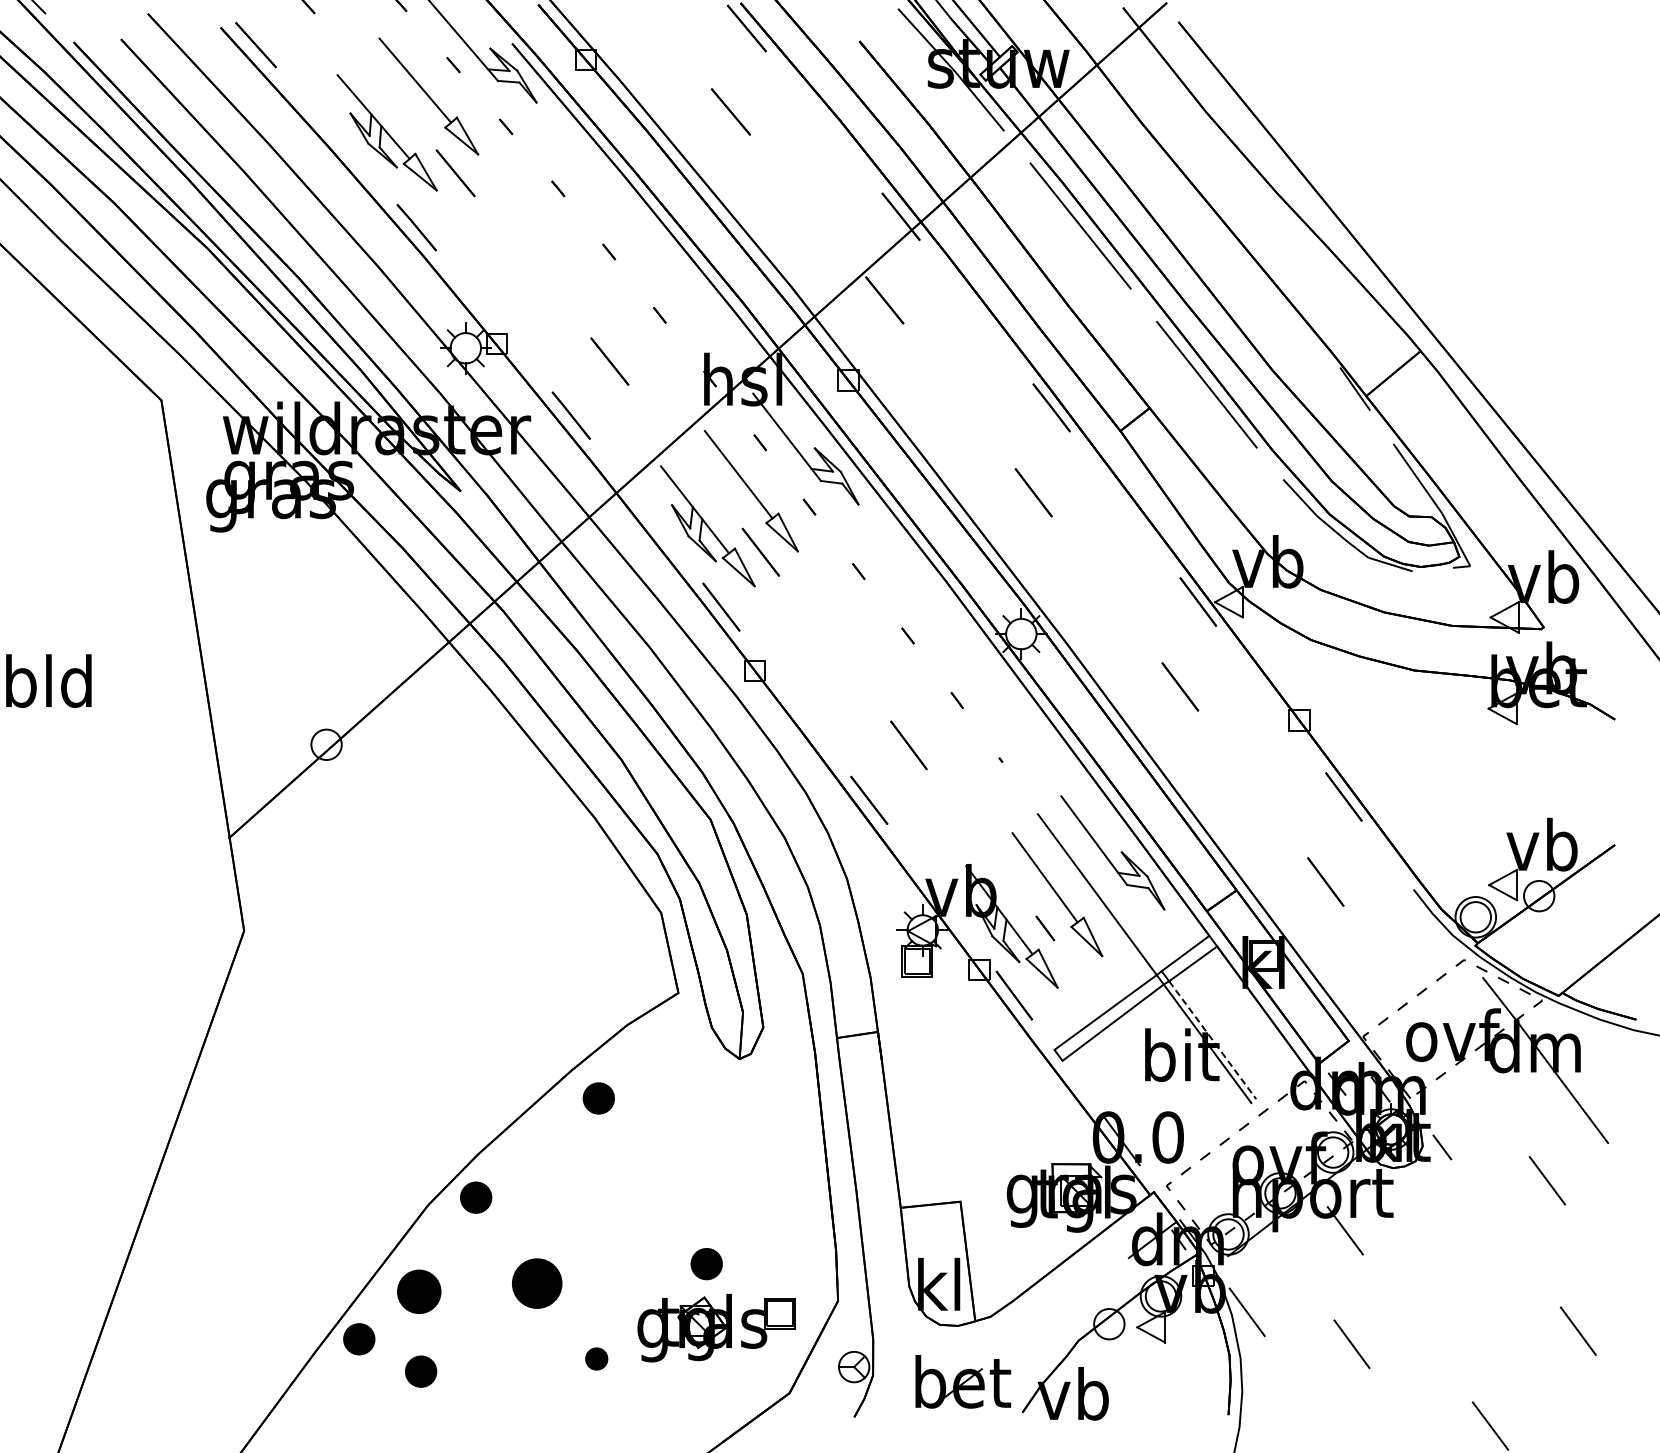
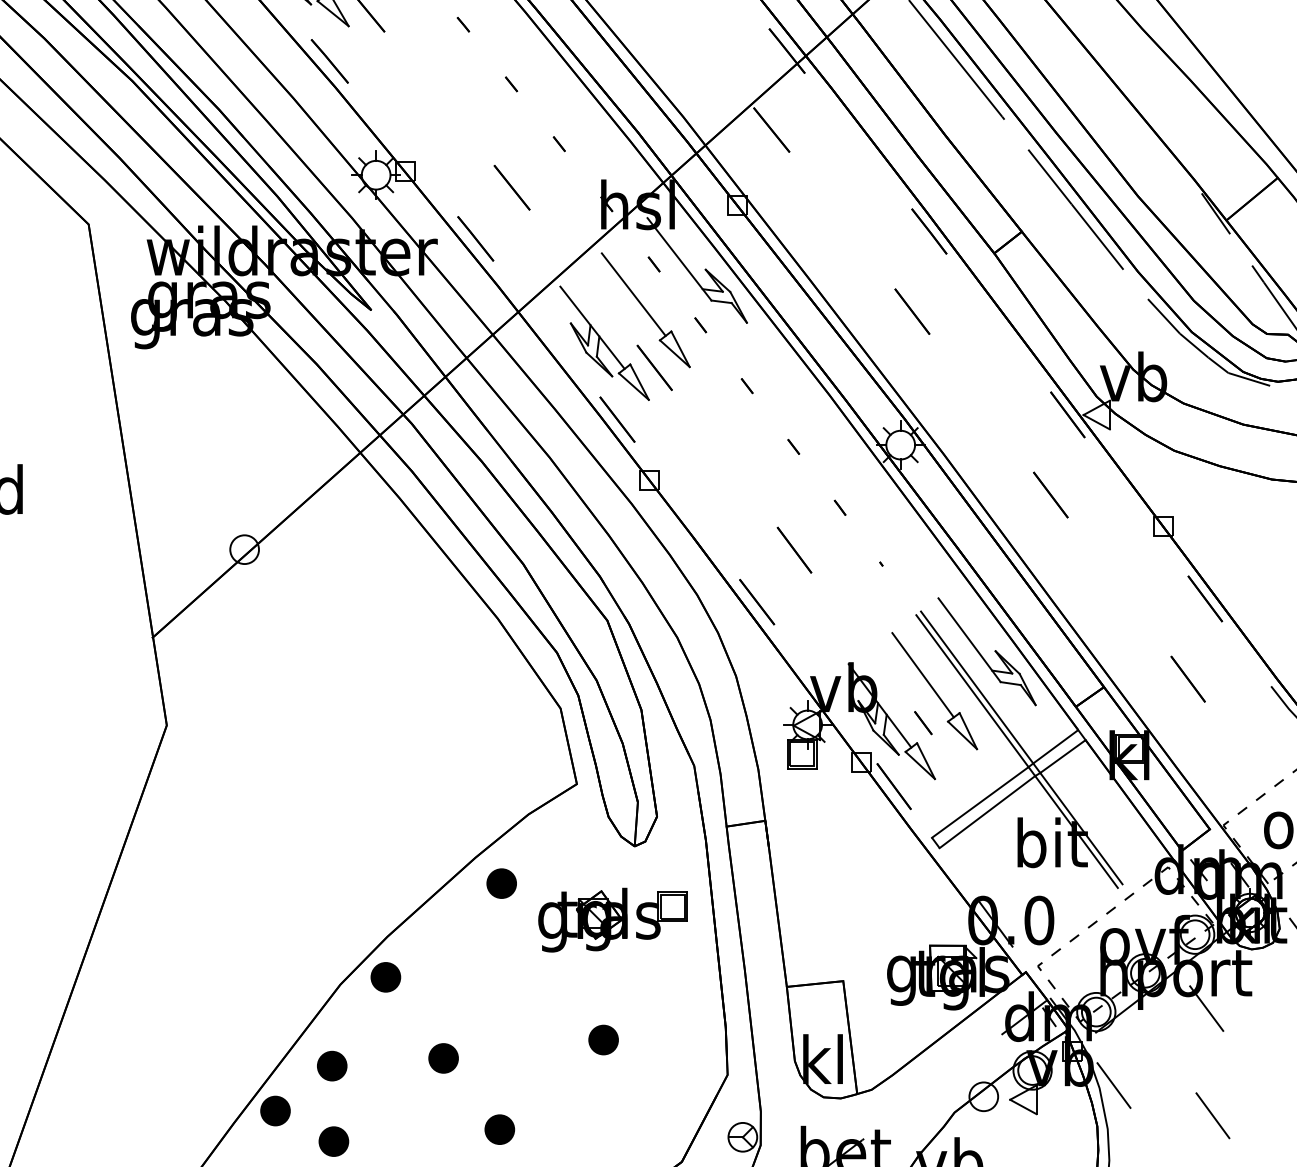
line: (1101, 890) -> (976, 687), added
line: (1213, 1040) -> (1082, 828), dashed -> solid
part: (537, 1283) -> (443, 1058), size x0.62
part: (419, 1291) -> (332, 1065), size x0.71
part: (716, 1328) -> (612, 920), moved
part: (596, 1358) -> (499, 1129), size x1.43

